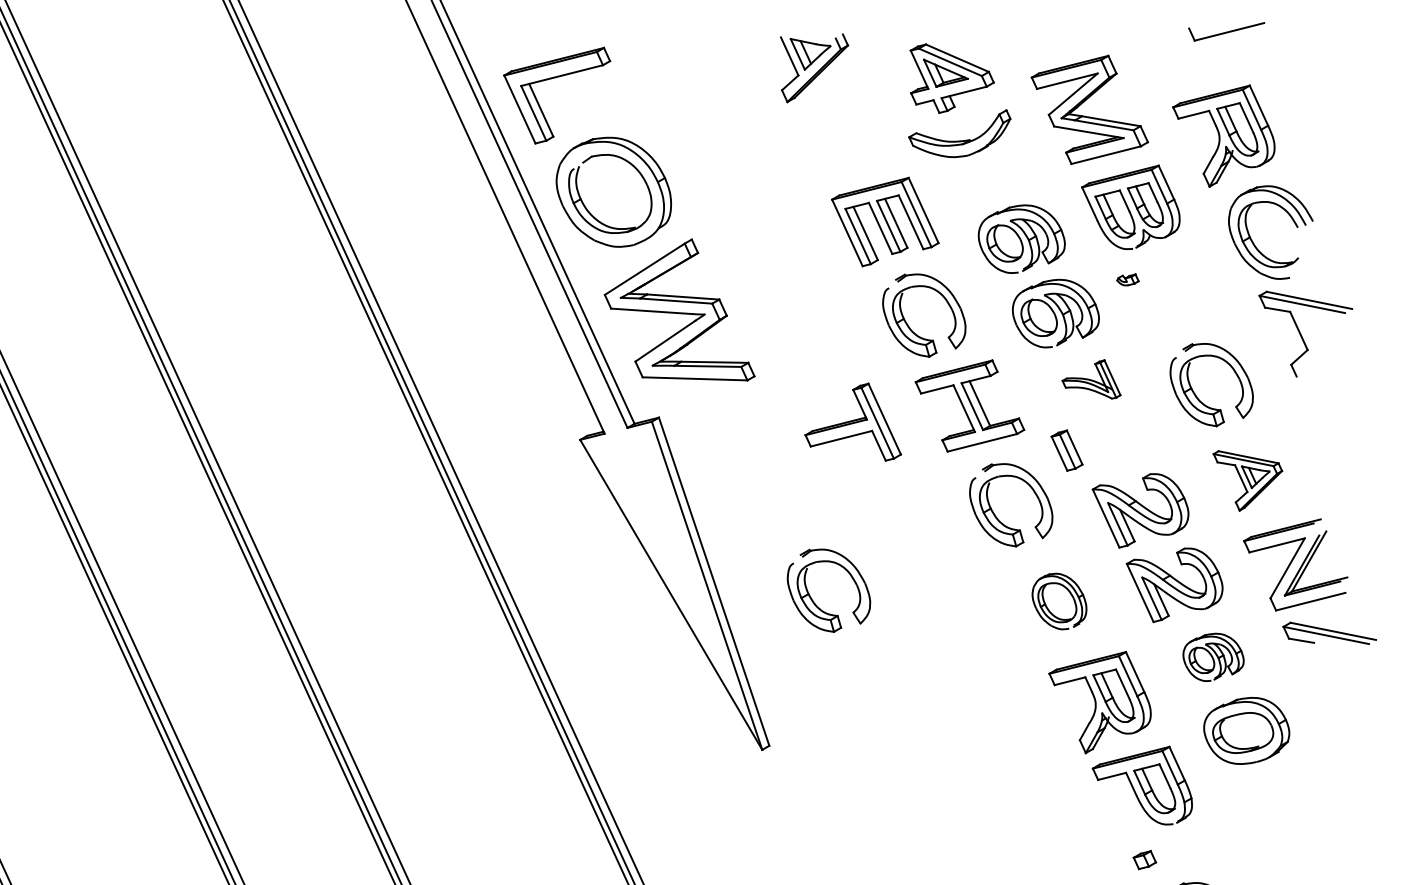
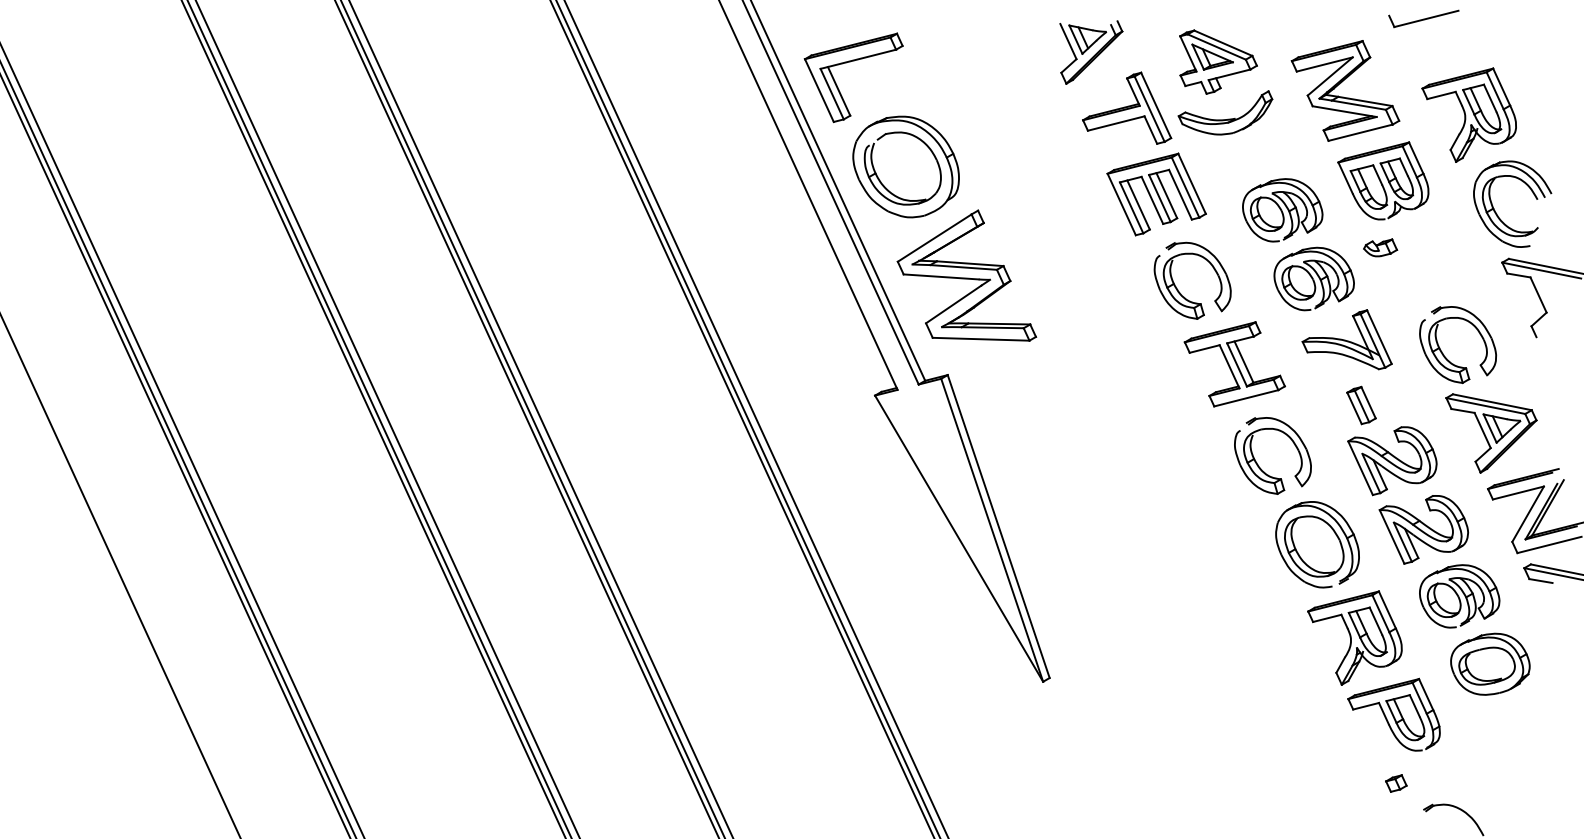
part: (1226, 31) -> (1423, 18), moved
part: (1127, 279) -> (1380, 247), size x1.67
part: (1090, 379) -> (1346, 339), size x1.67
part: (853, 421) -> (1127, 107), moved
part: (1067, 450) -> (1361, 405), moved
part: (1247, 480) -> (1491, 433), size x1.43
part: (813, 600) -> (1090, 543), removed
part: (1059, 601) -> (1317, 544), size x1.67
part: (1213, 657) -> (1459, 596), size x1.43

